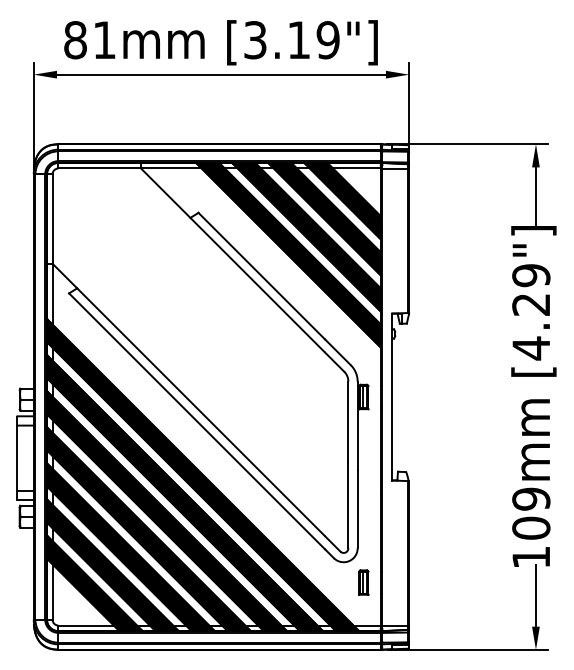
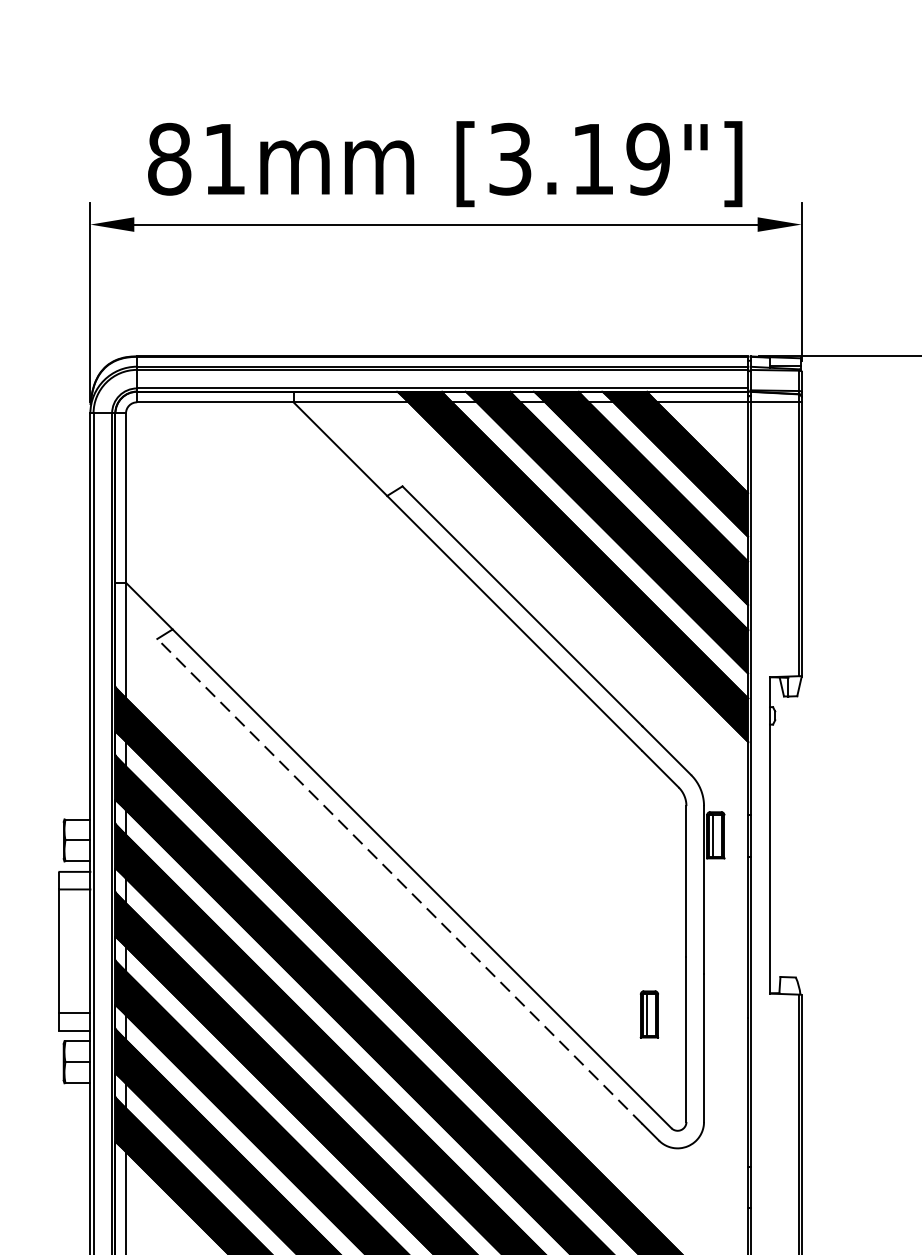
line: (196, 421) -> (398, 881), solid -> dashed
part: (363, 582) -> (648, 1014), moved

